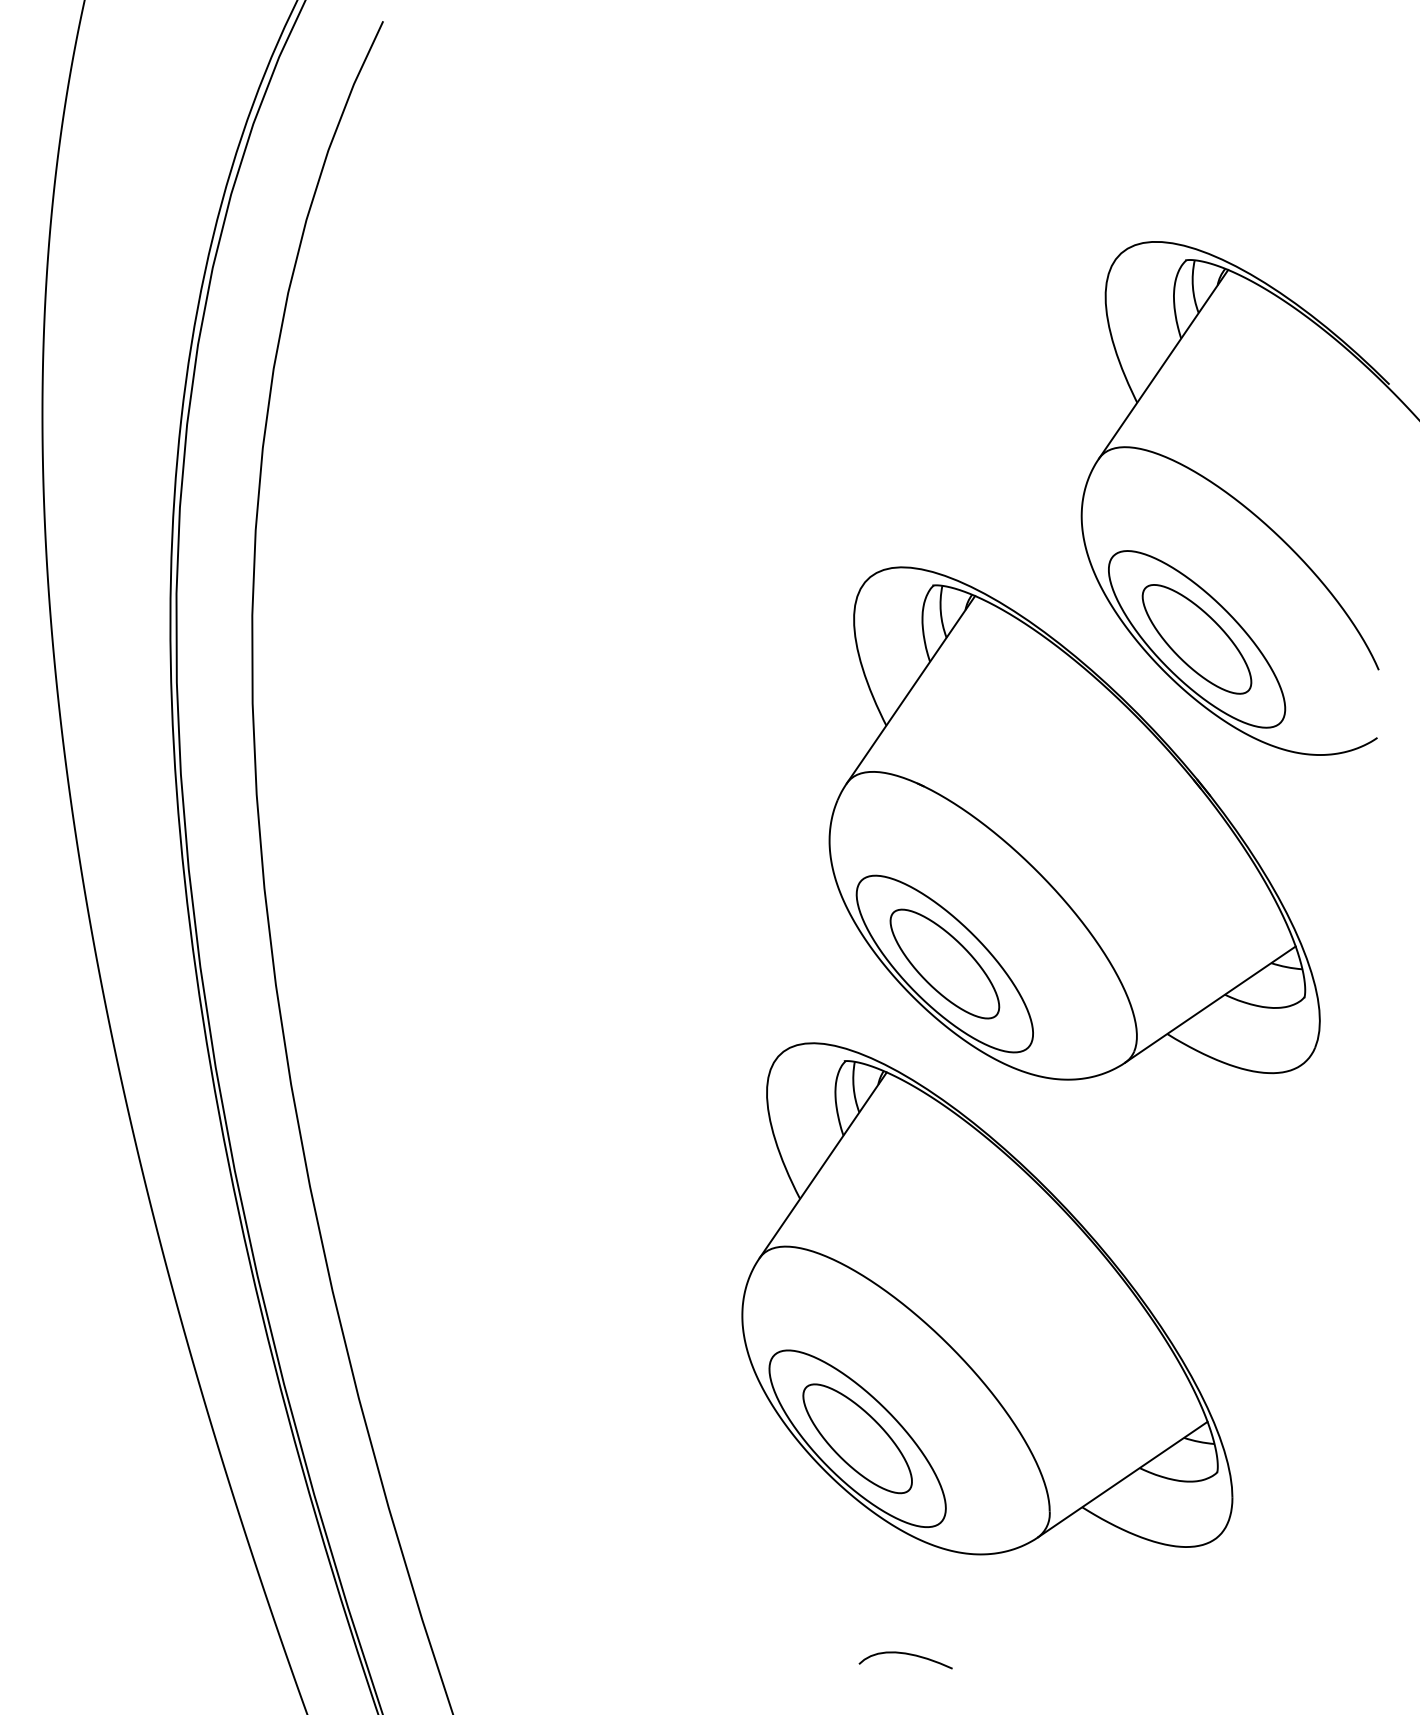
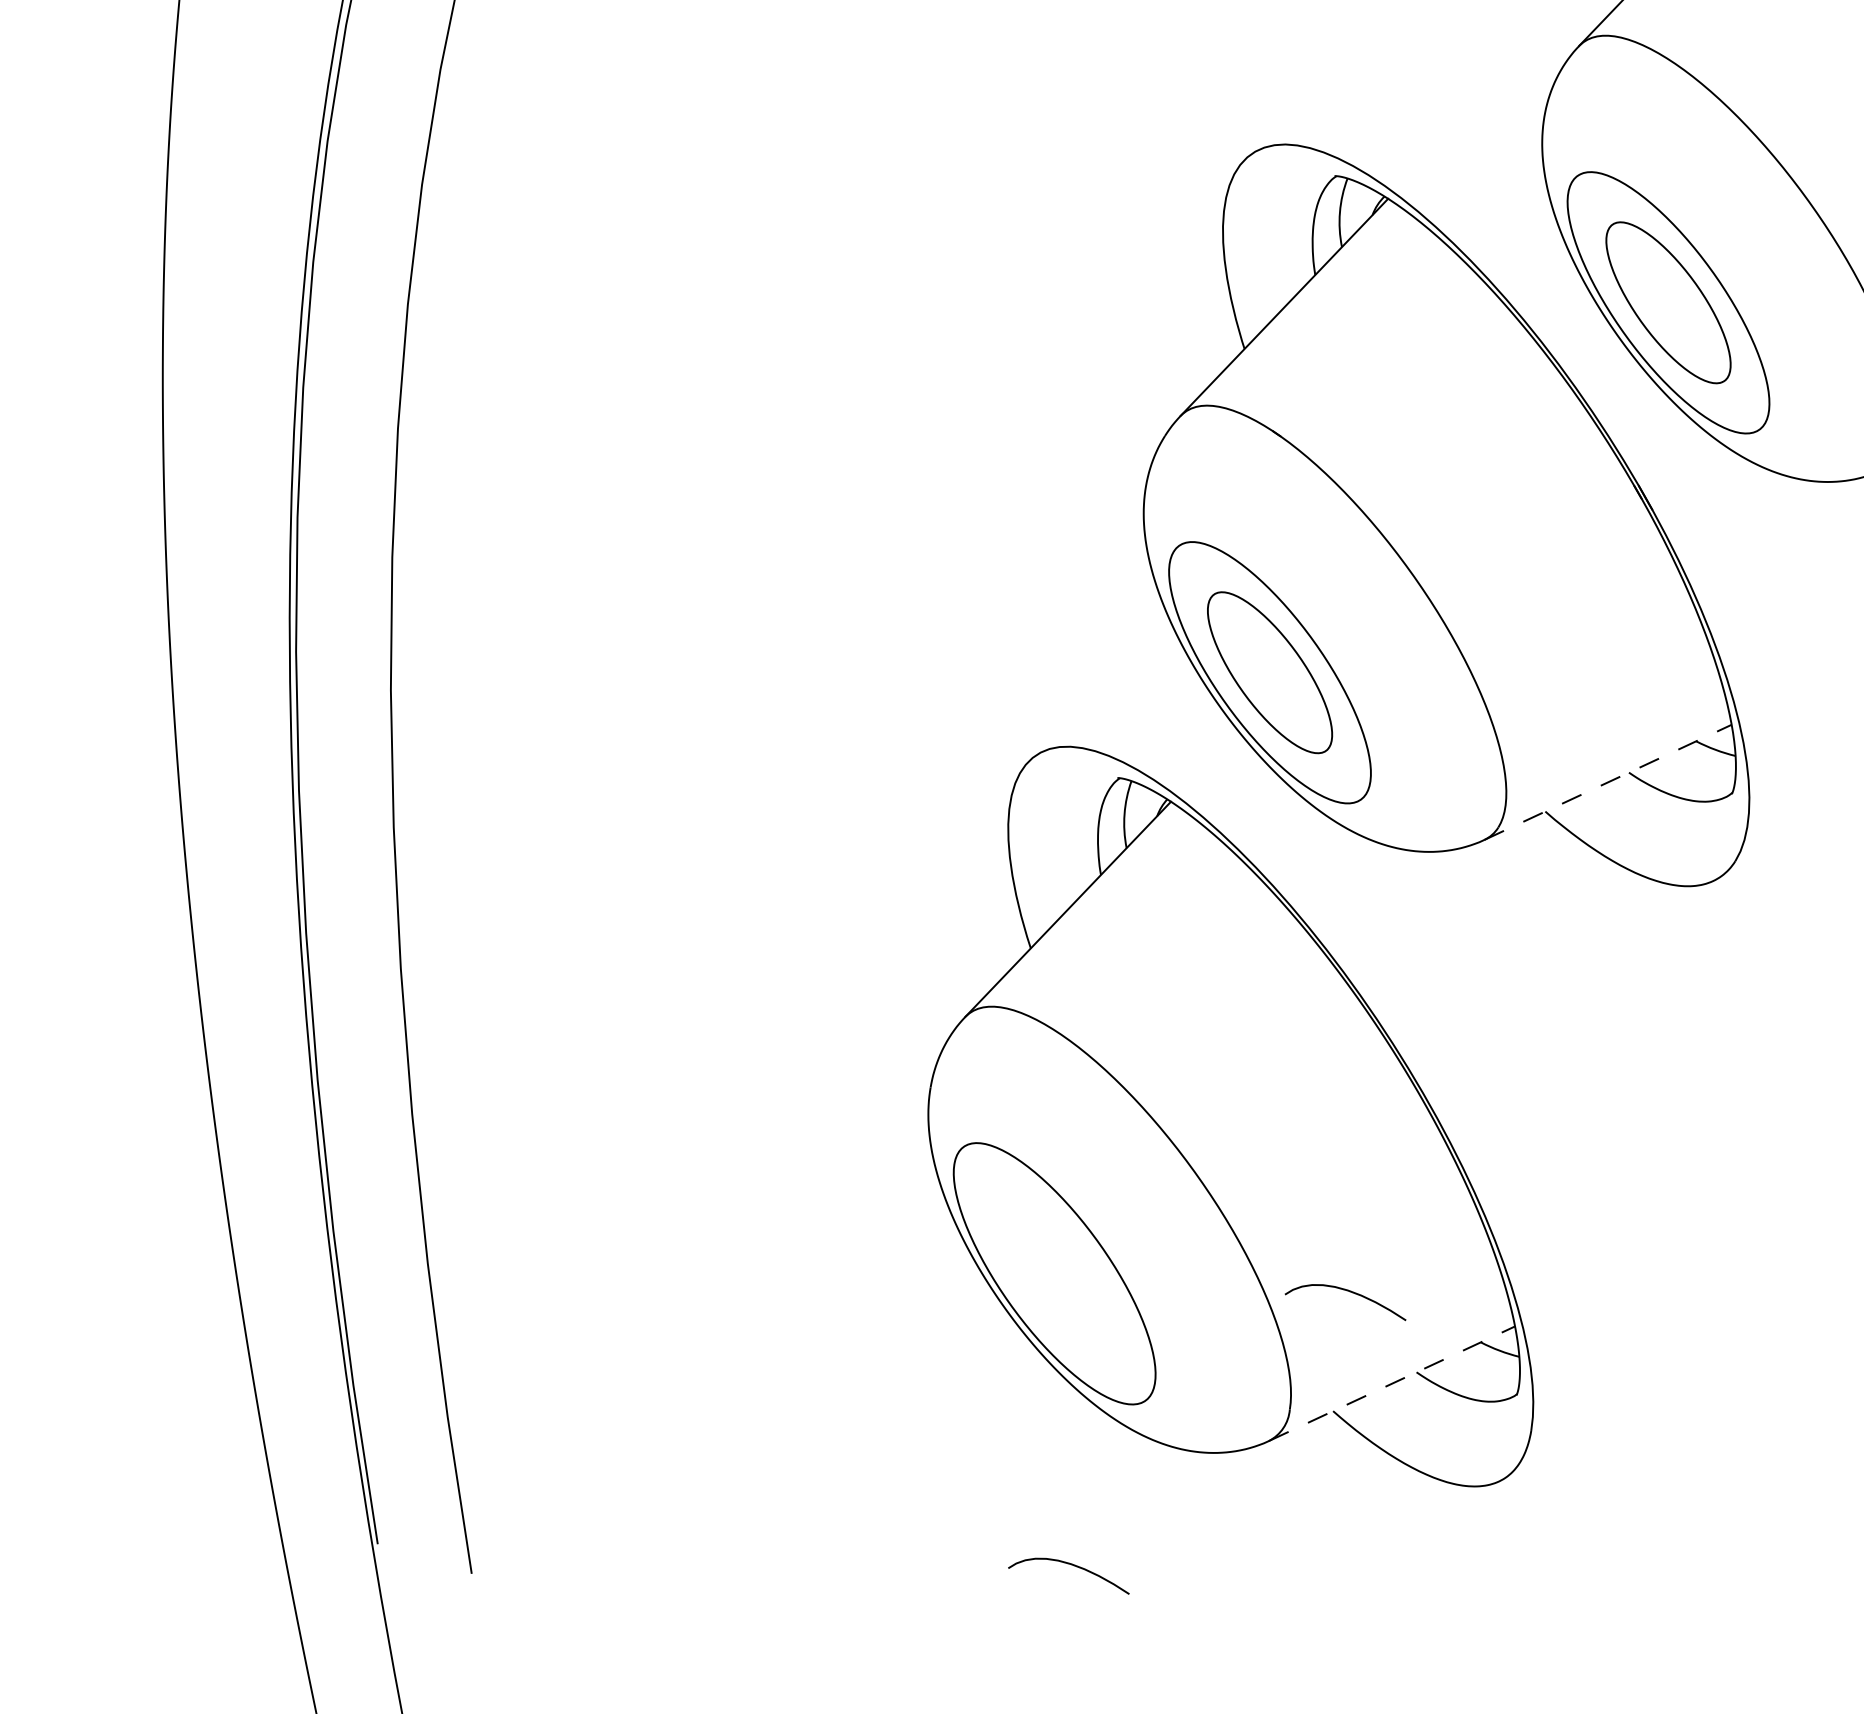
line: (1210, 1004) -> (1608, 782), solid -> dashed
curve: (1078, 1416) -> (1347, 1291), added
part: (857, 1438) -> (1054, 1273), removed
line: (1123, 1479) -> (1392, 1383), solid -> dashed

